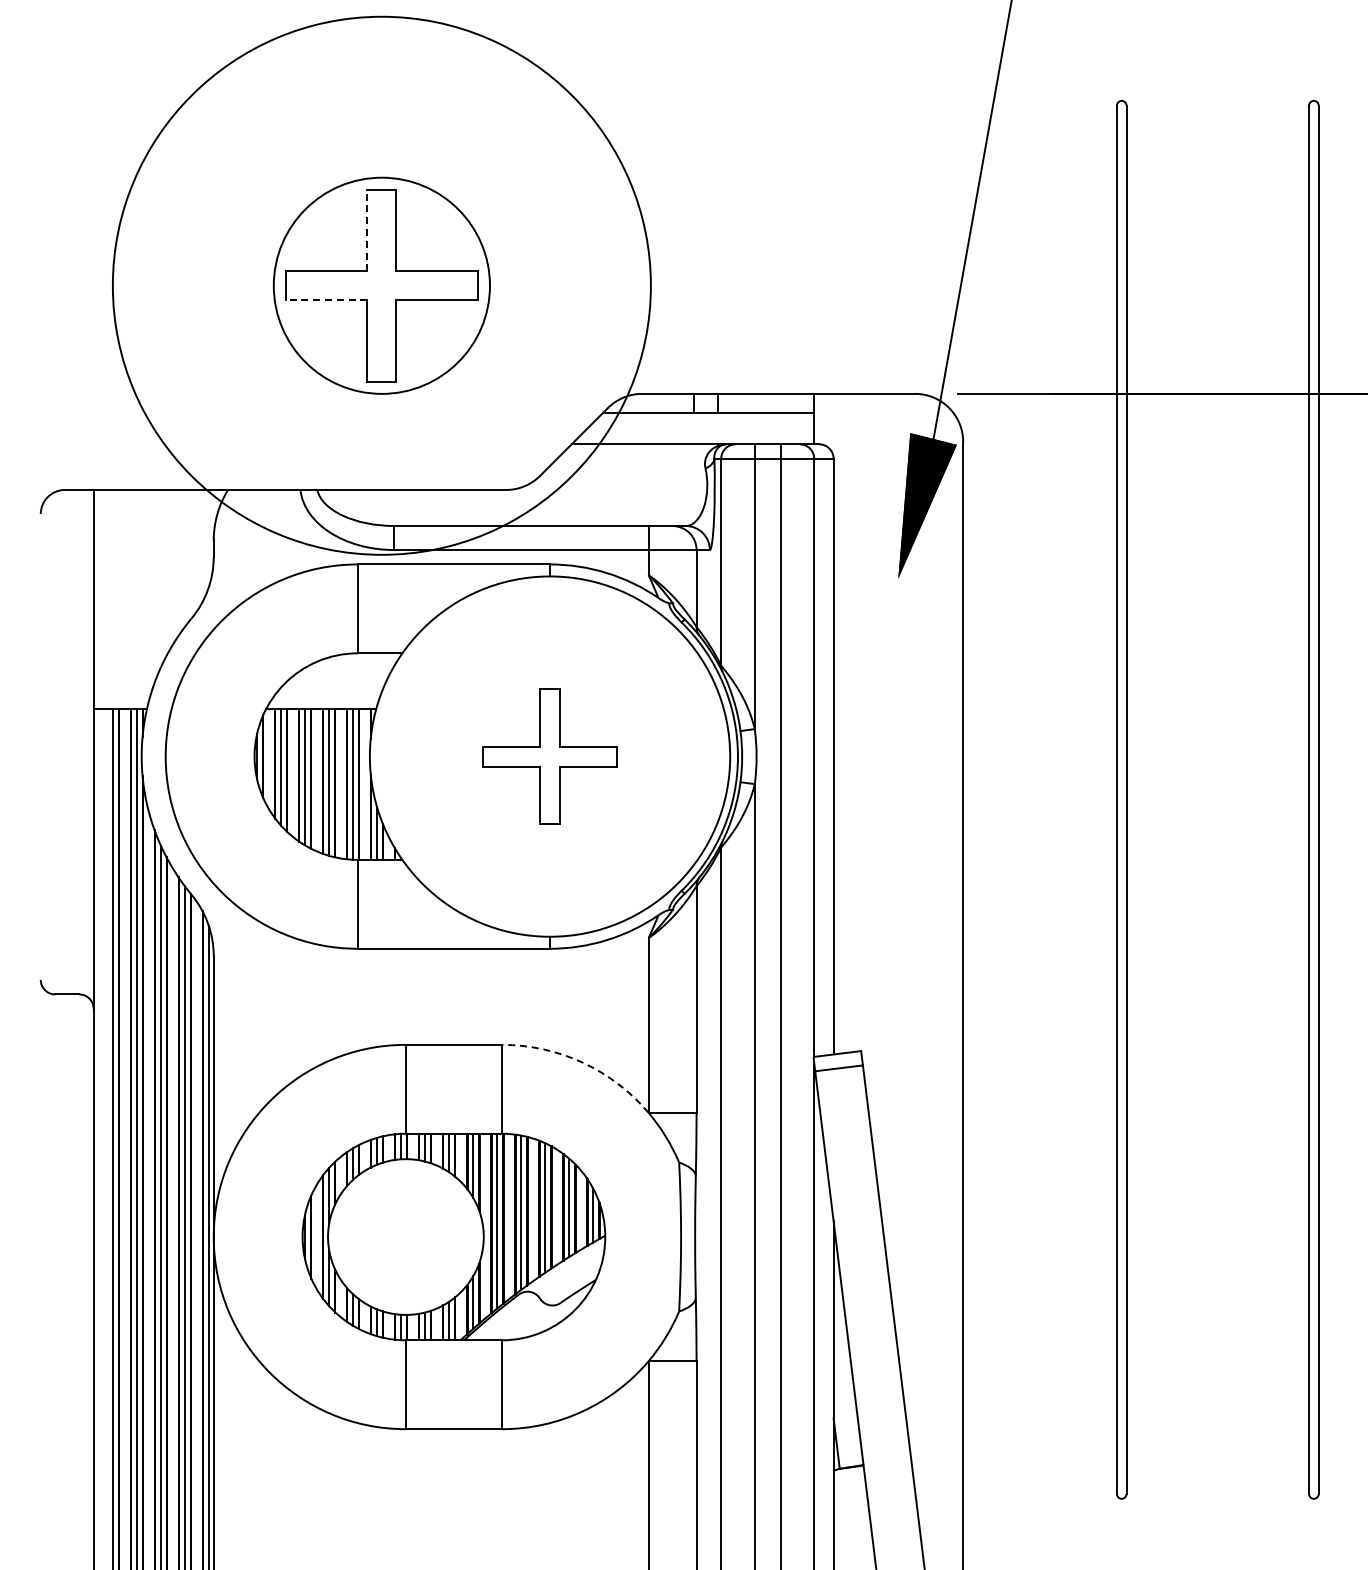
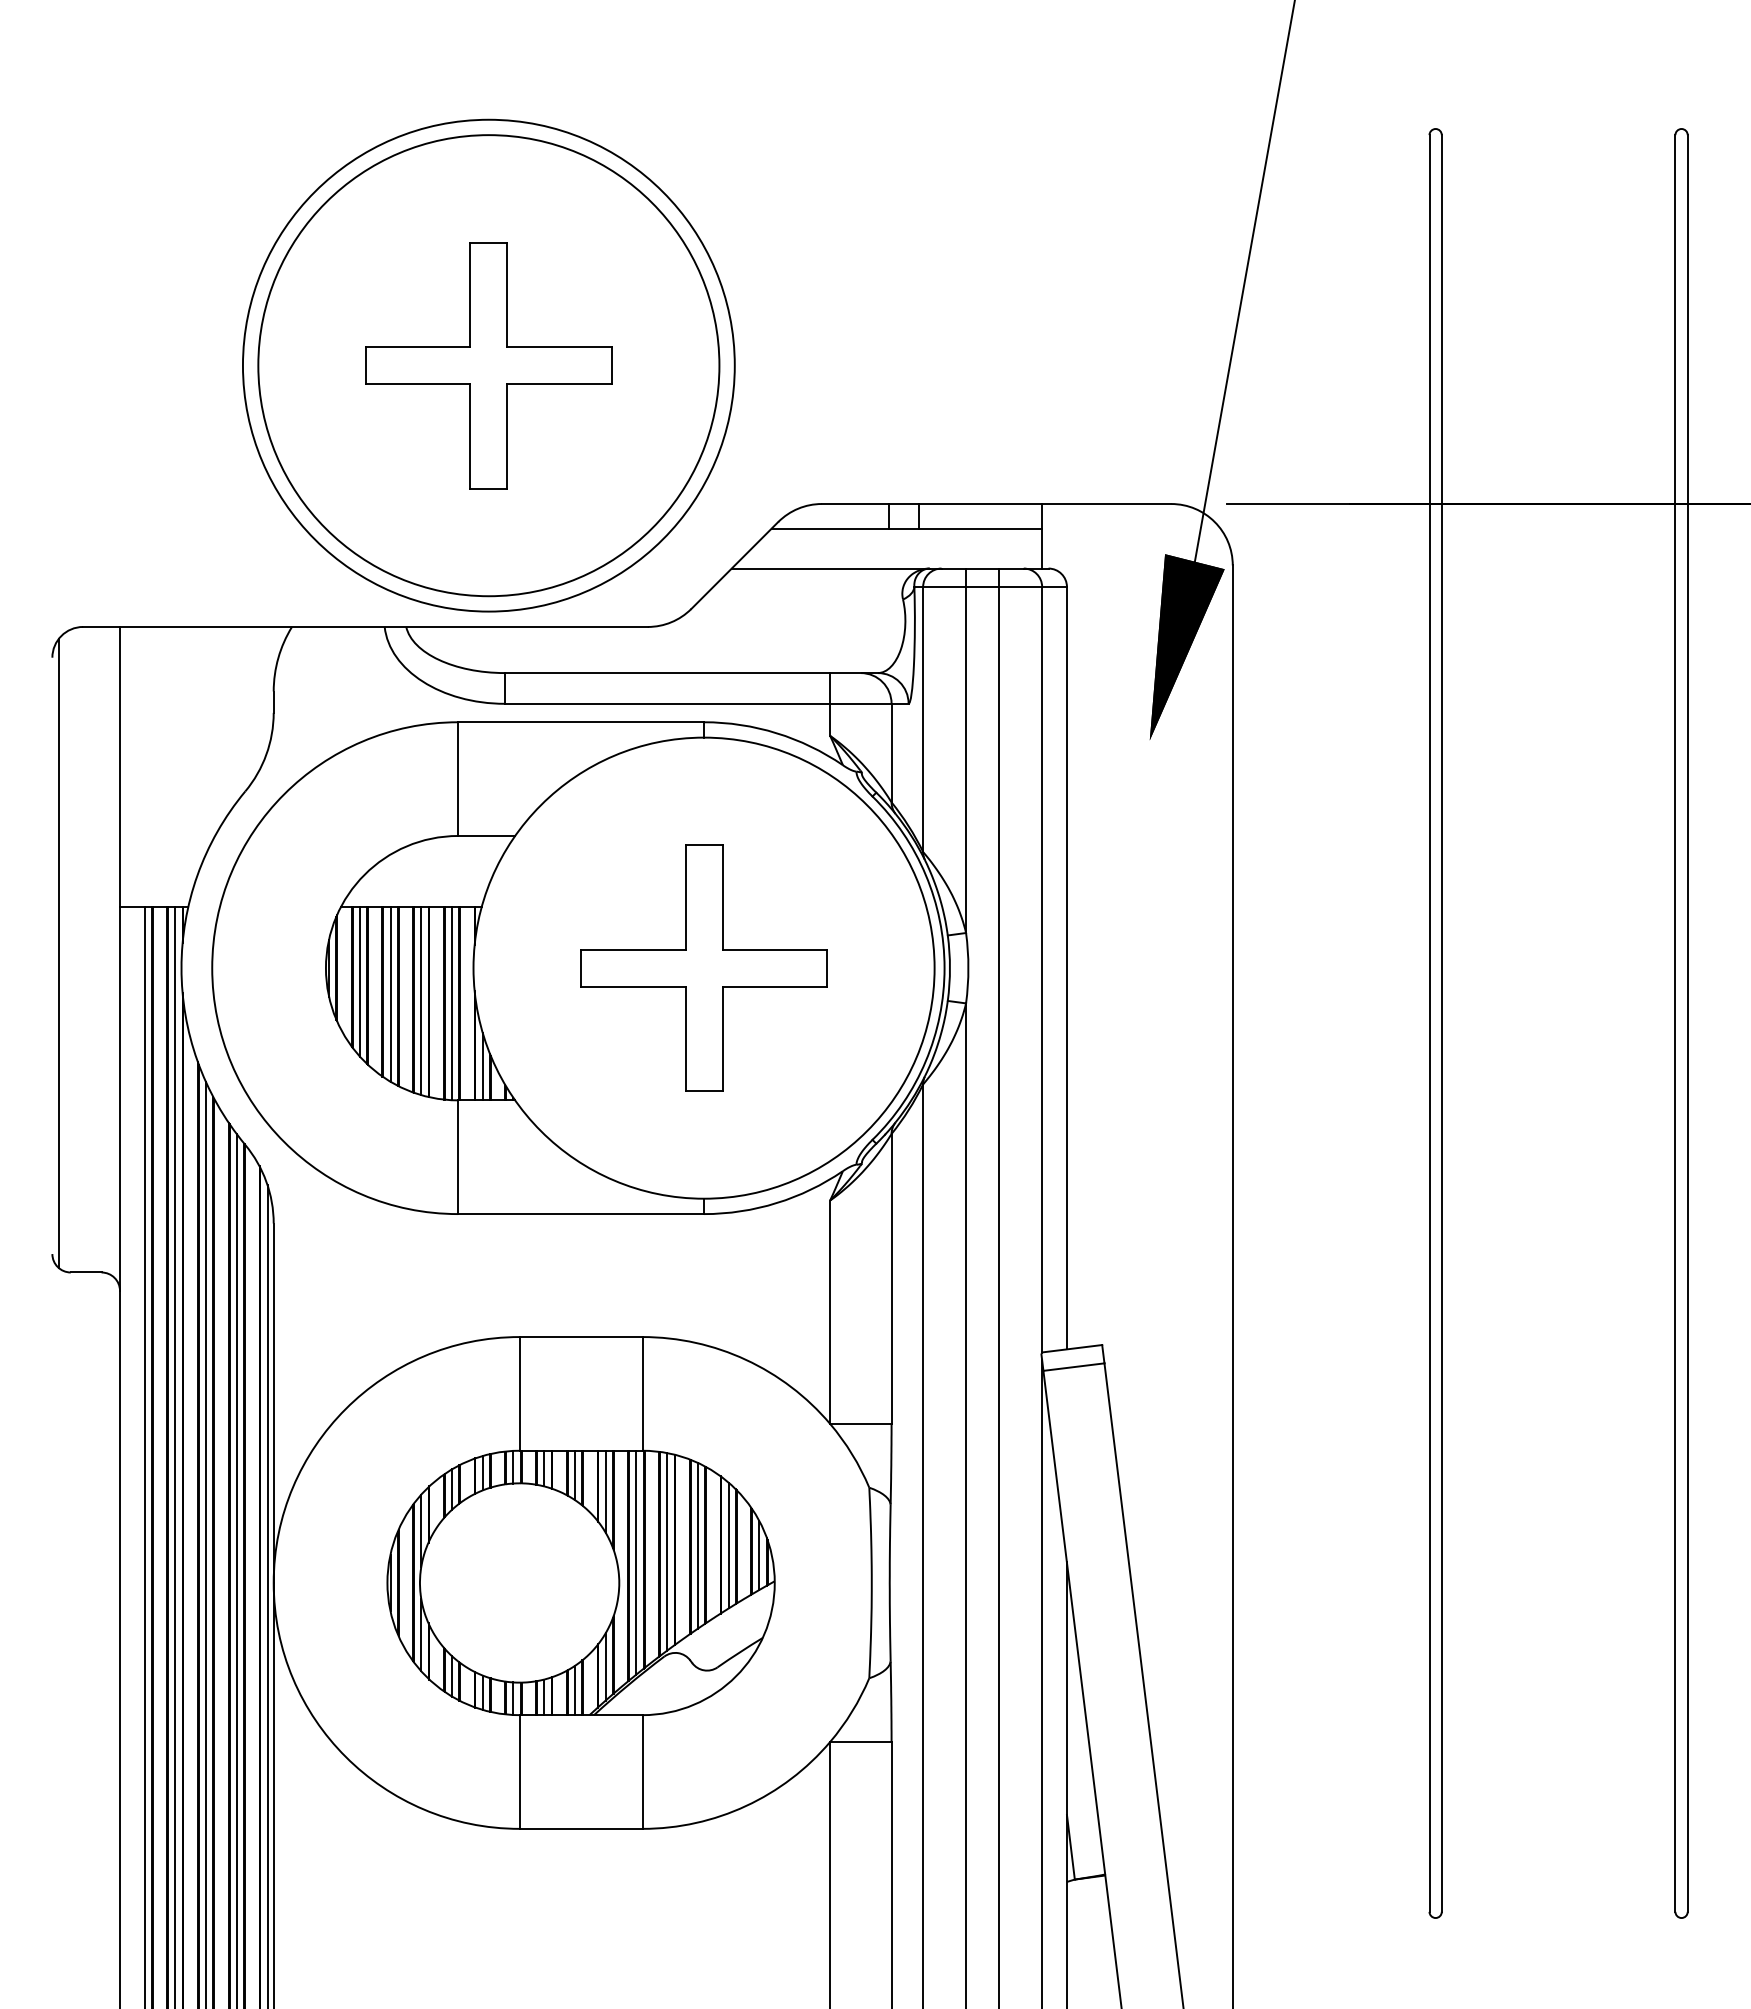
line: (367, 230) -> (470, 294), dashed -> solid
circle: (381, 285) -> (488, 365), size x0.71
circle: (381, 285) -> (488, 365), size x1.67
line: (326, 300) -> (418, 384), dashed -> solid
line: (45, 744) -> (58, 952), added
part: (549, 756) -> (703, 968), size x1.43
arc: (582, 1062) -> (745, 1359), dashed -> solid

